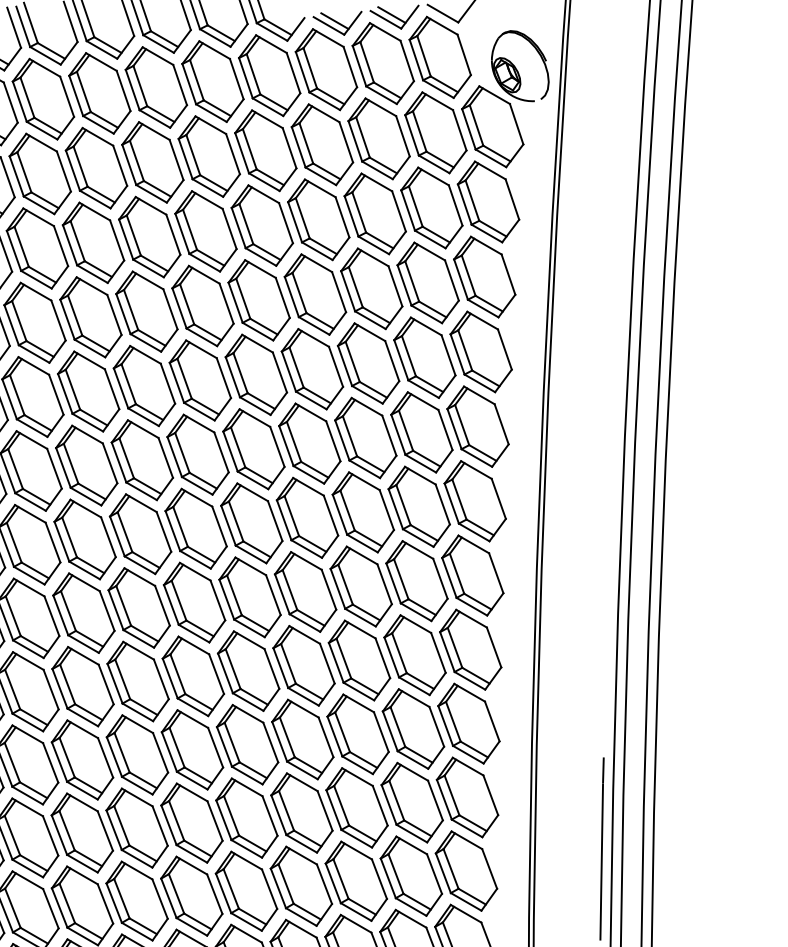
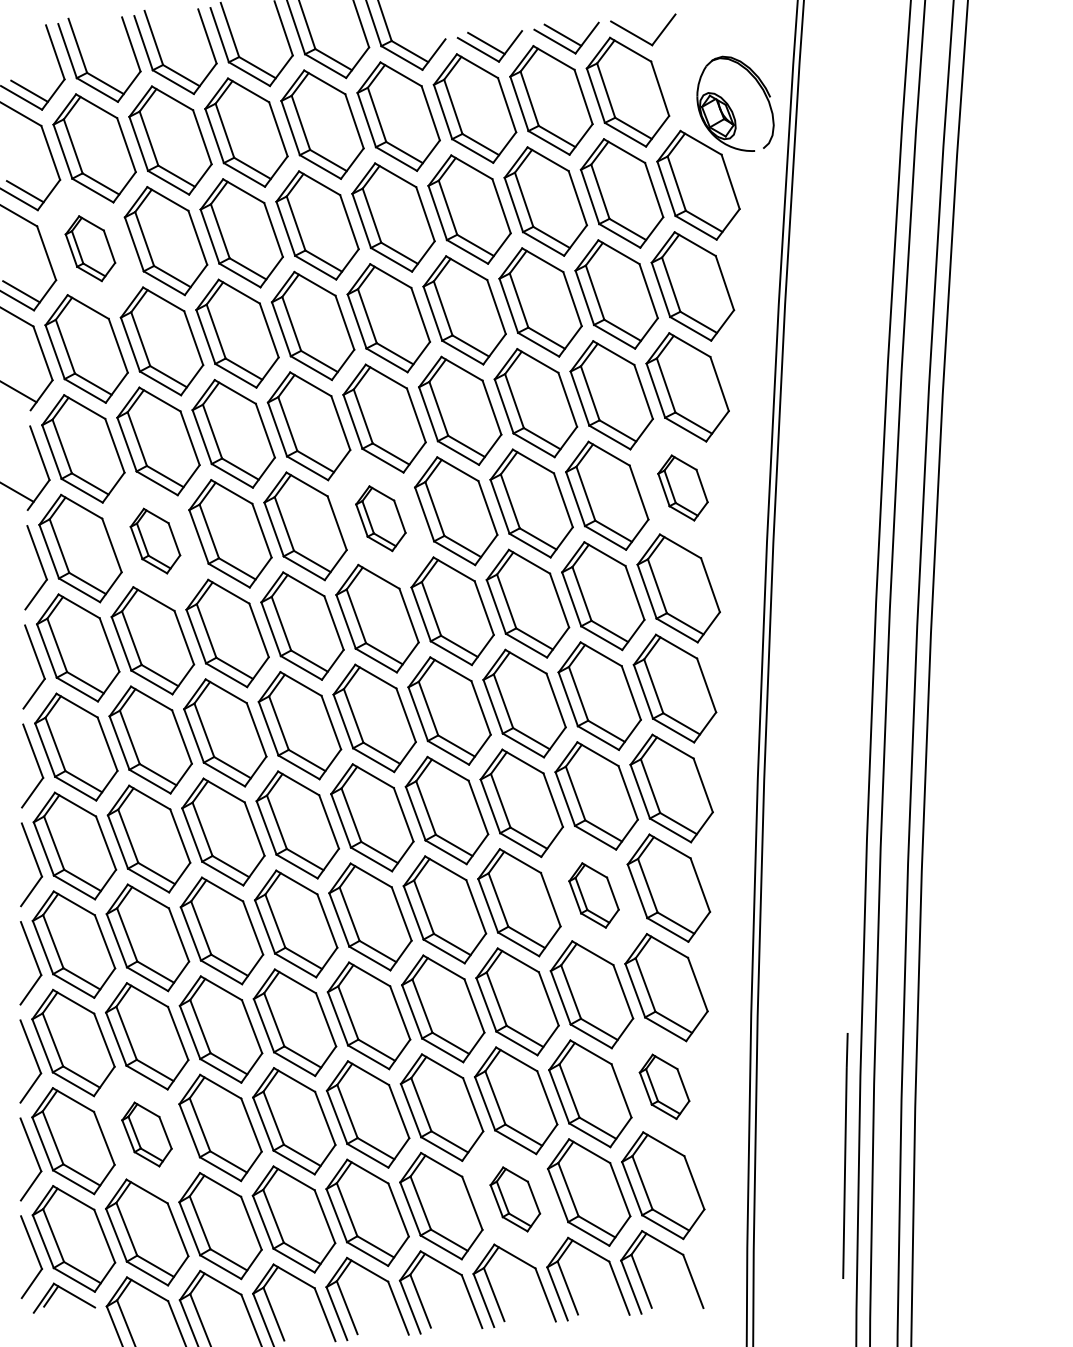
part: (40, 173) -> (90, 248), size x0.6
part: (480, 351) -> (682, 487), size x0.6
part: (256, 374) -> (380, 518), size x0.6
part: (88, 391) -> (155, 540), size x0.6
part: (414, 655) -> (593, 895), size x0.6
part: (467, 797) -> (664, 1086), size x0.6
part: (81, 833) -> (146, 1134), size x0.6
part: (356, 881) -> (515, 1199), size x0.6

